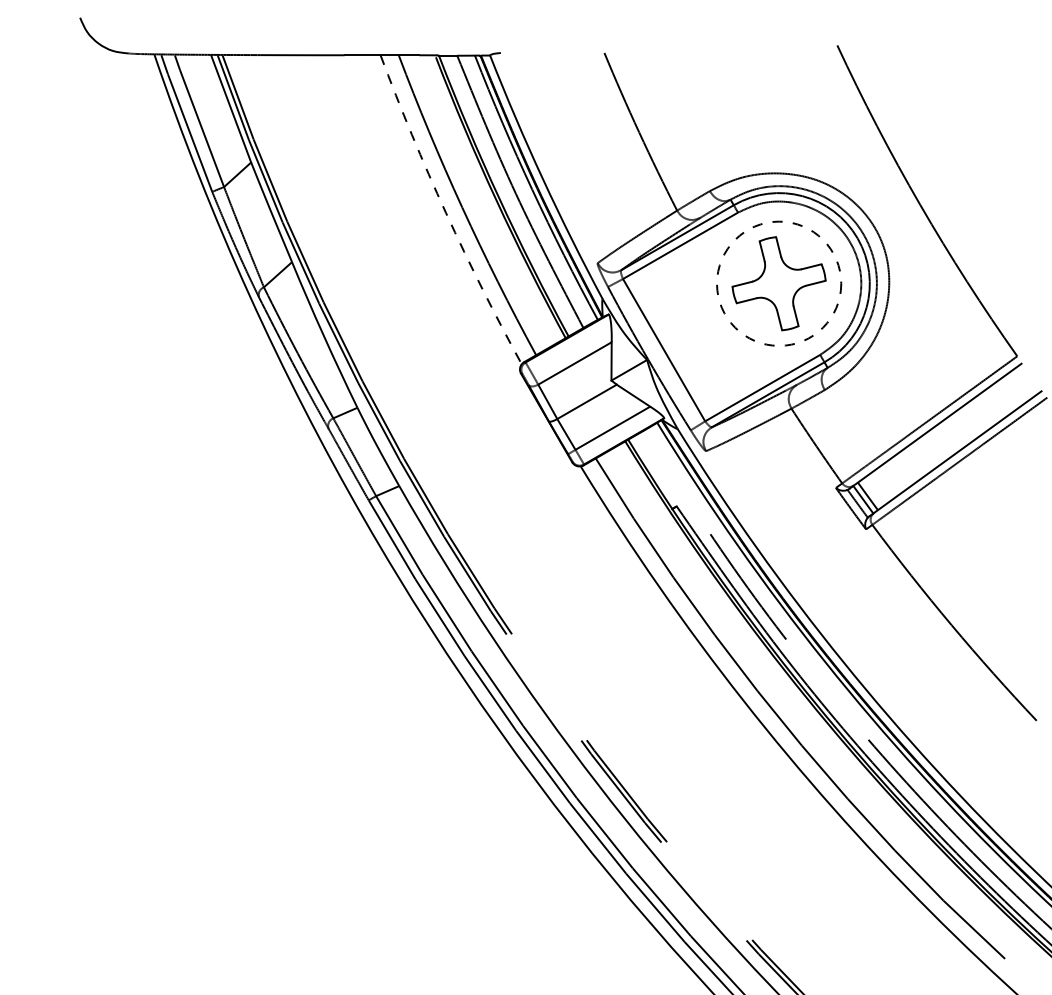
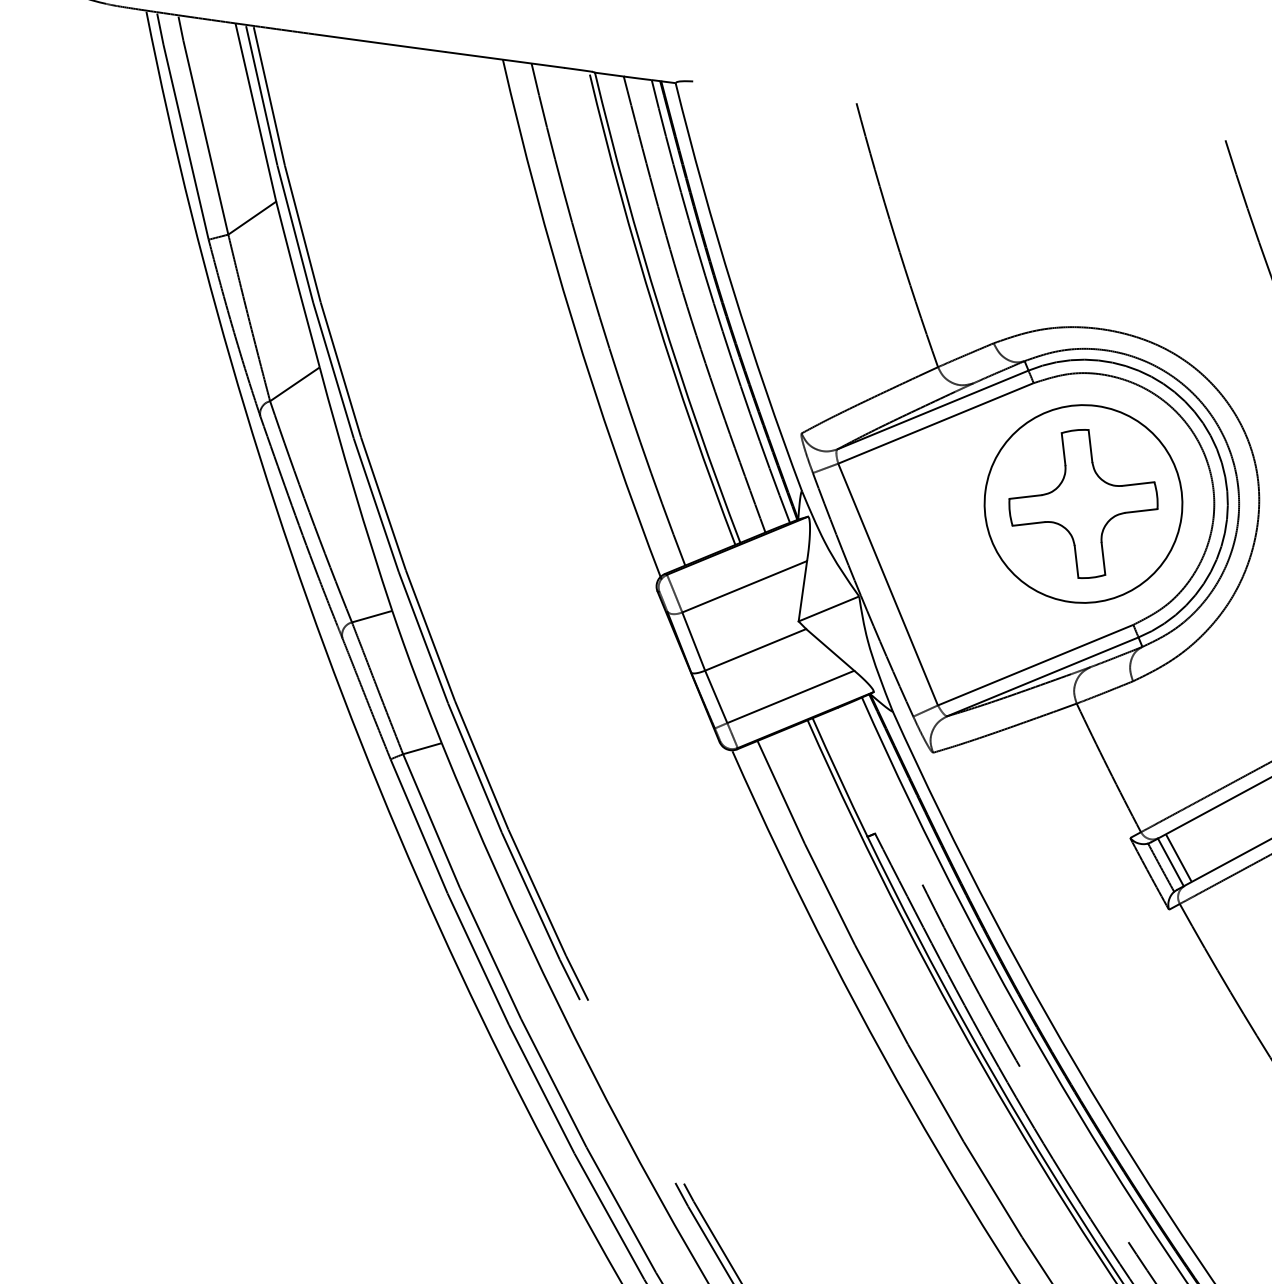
arc: (446, 213) -> (573, 323), dashed -> solid
circle: (779, 283) -> (1084, 503), dashed -> solid

